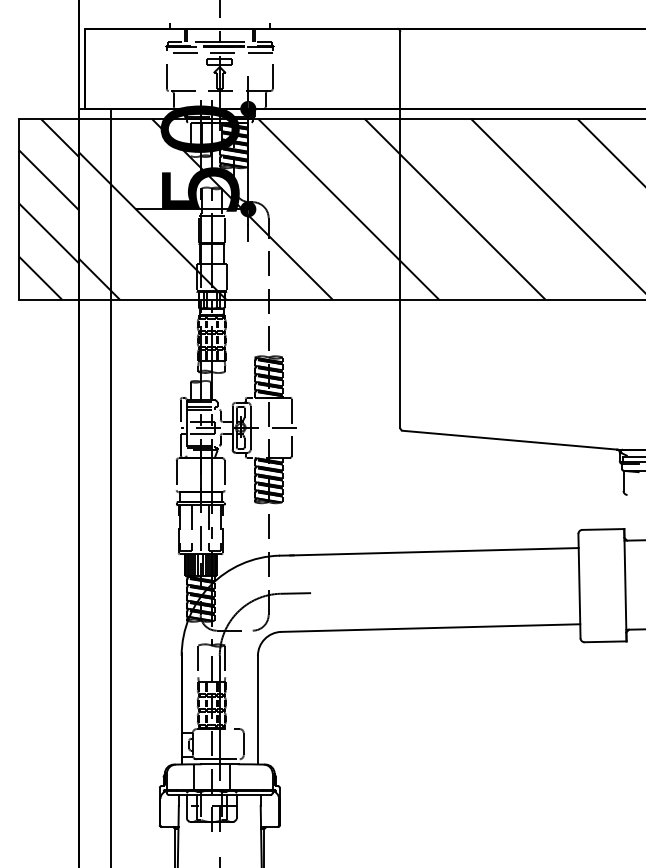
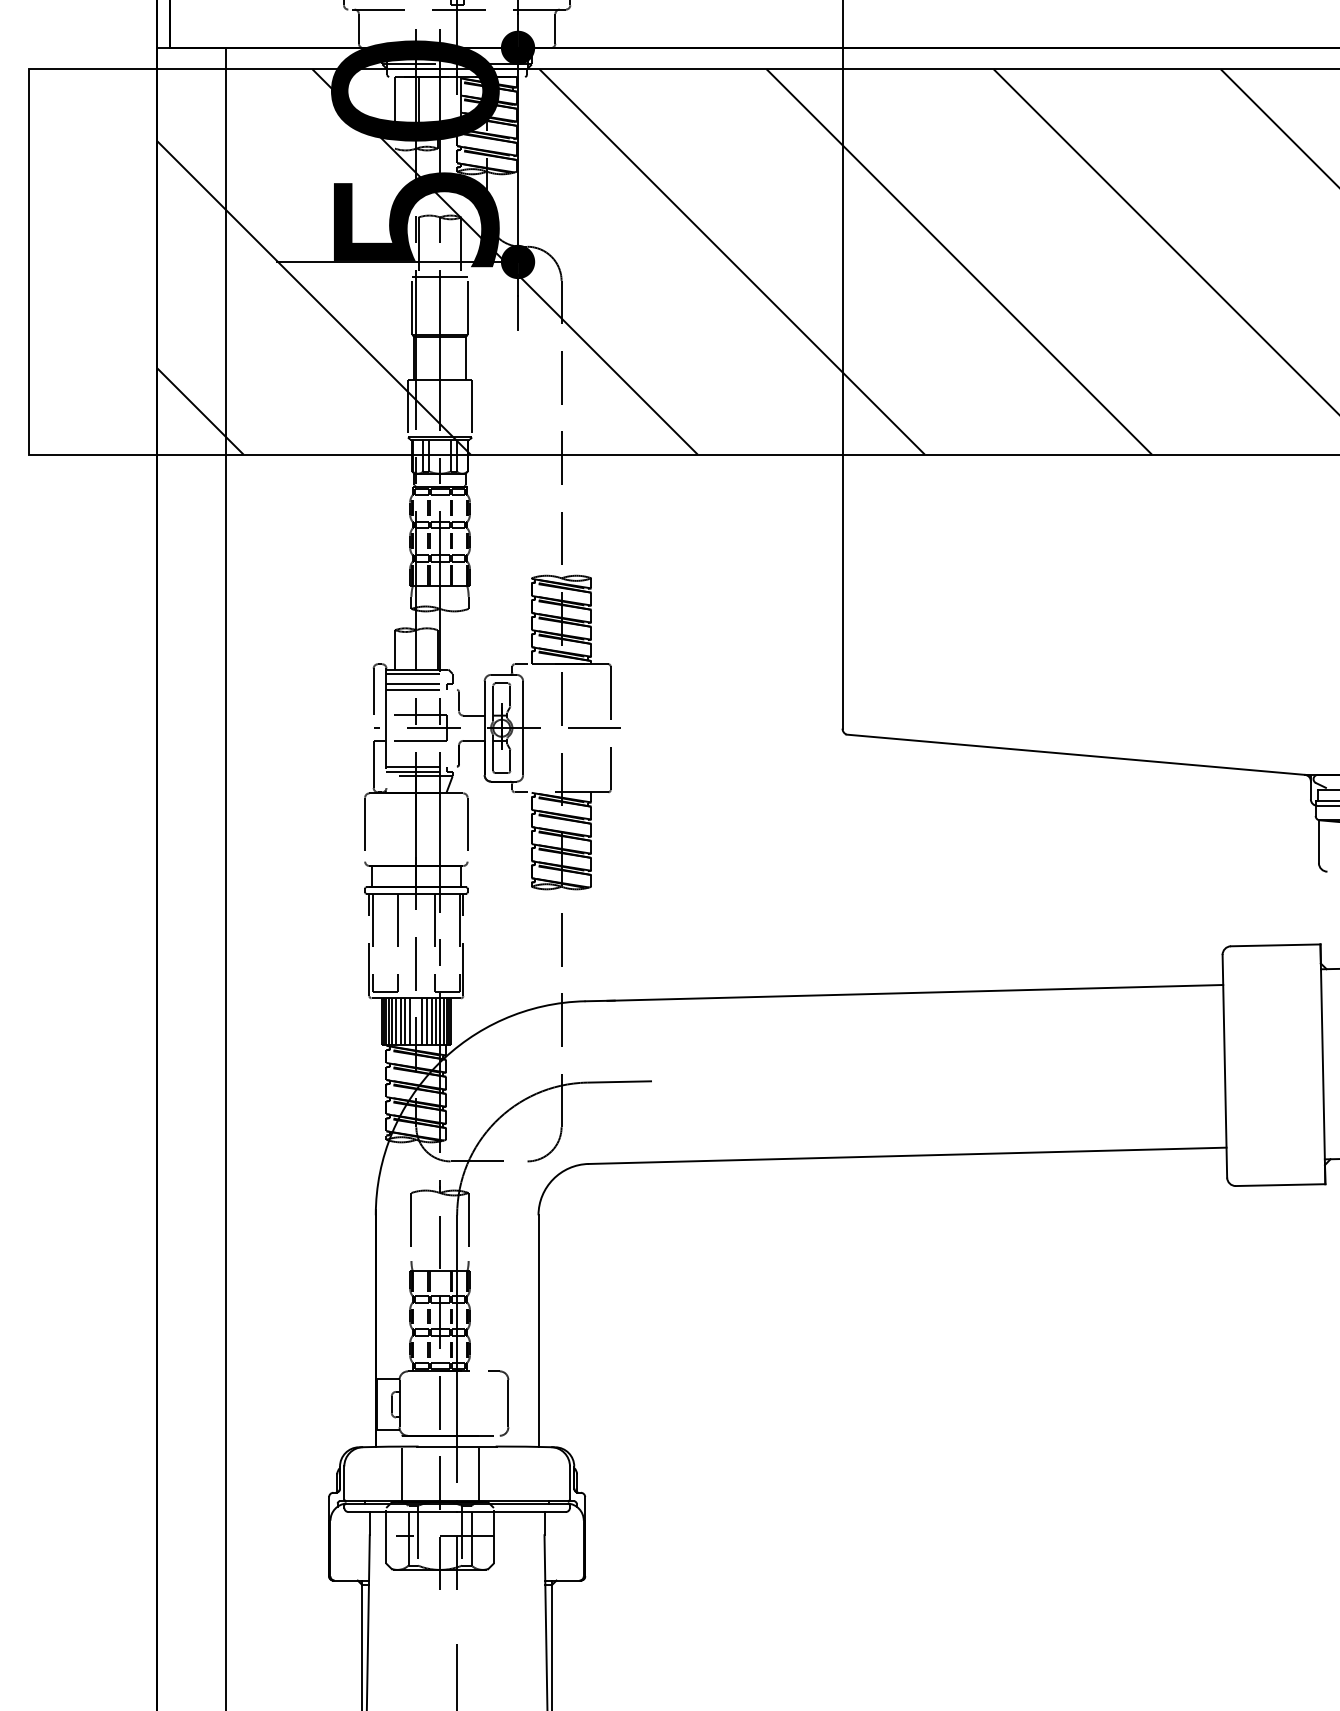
hatch: (49, 209) -> (93, 262), removed

